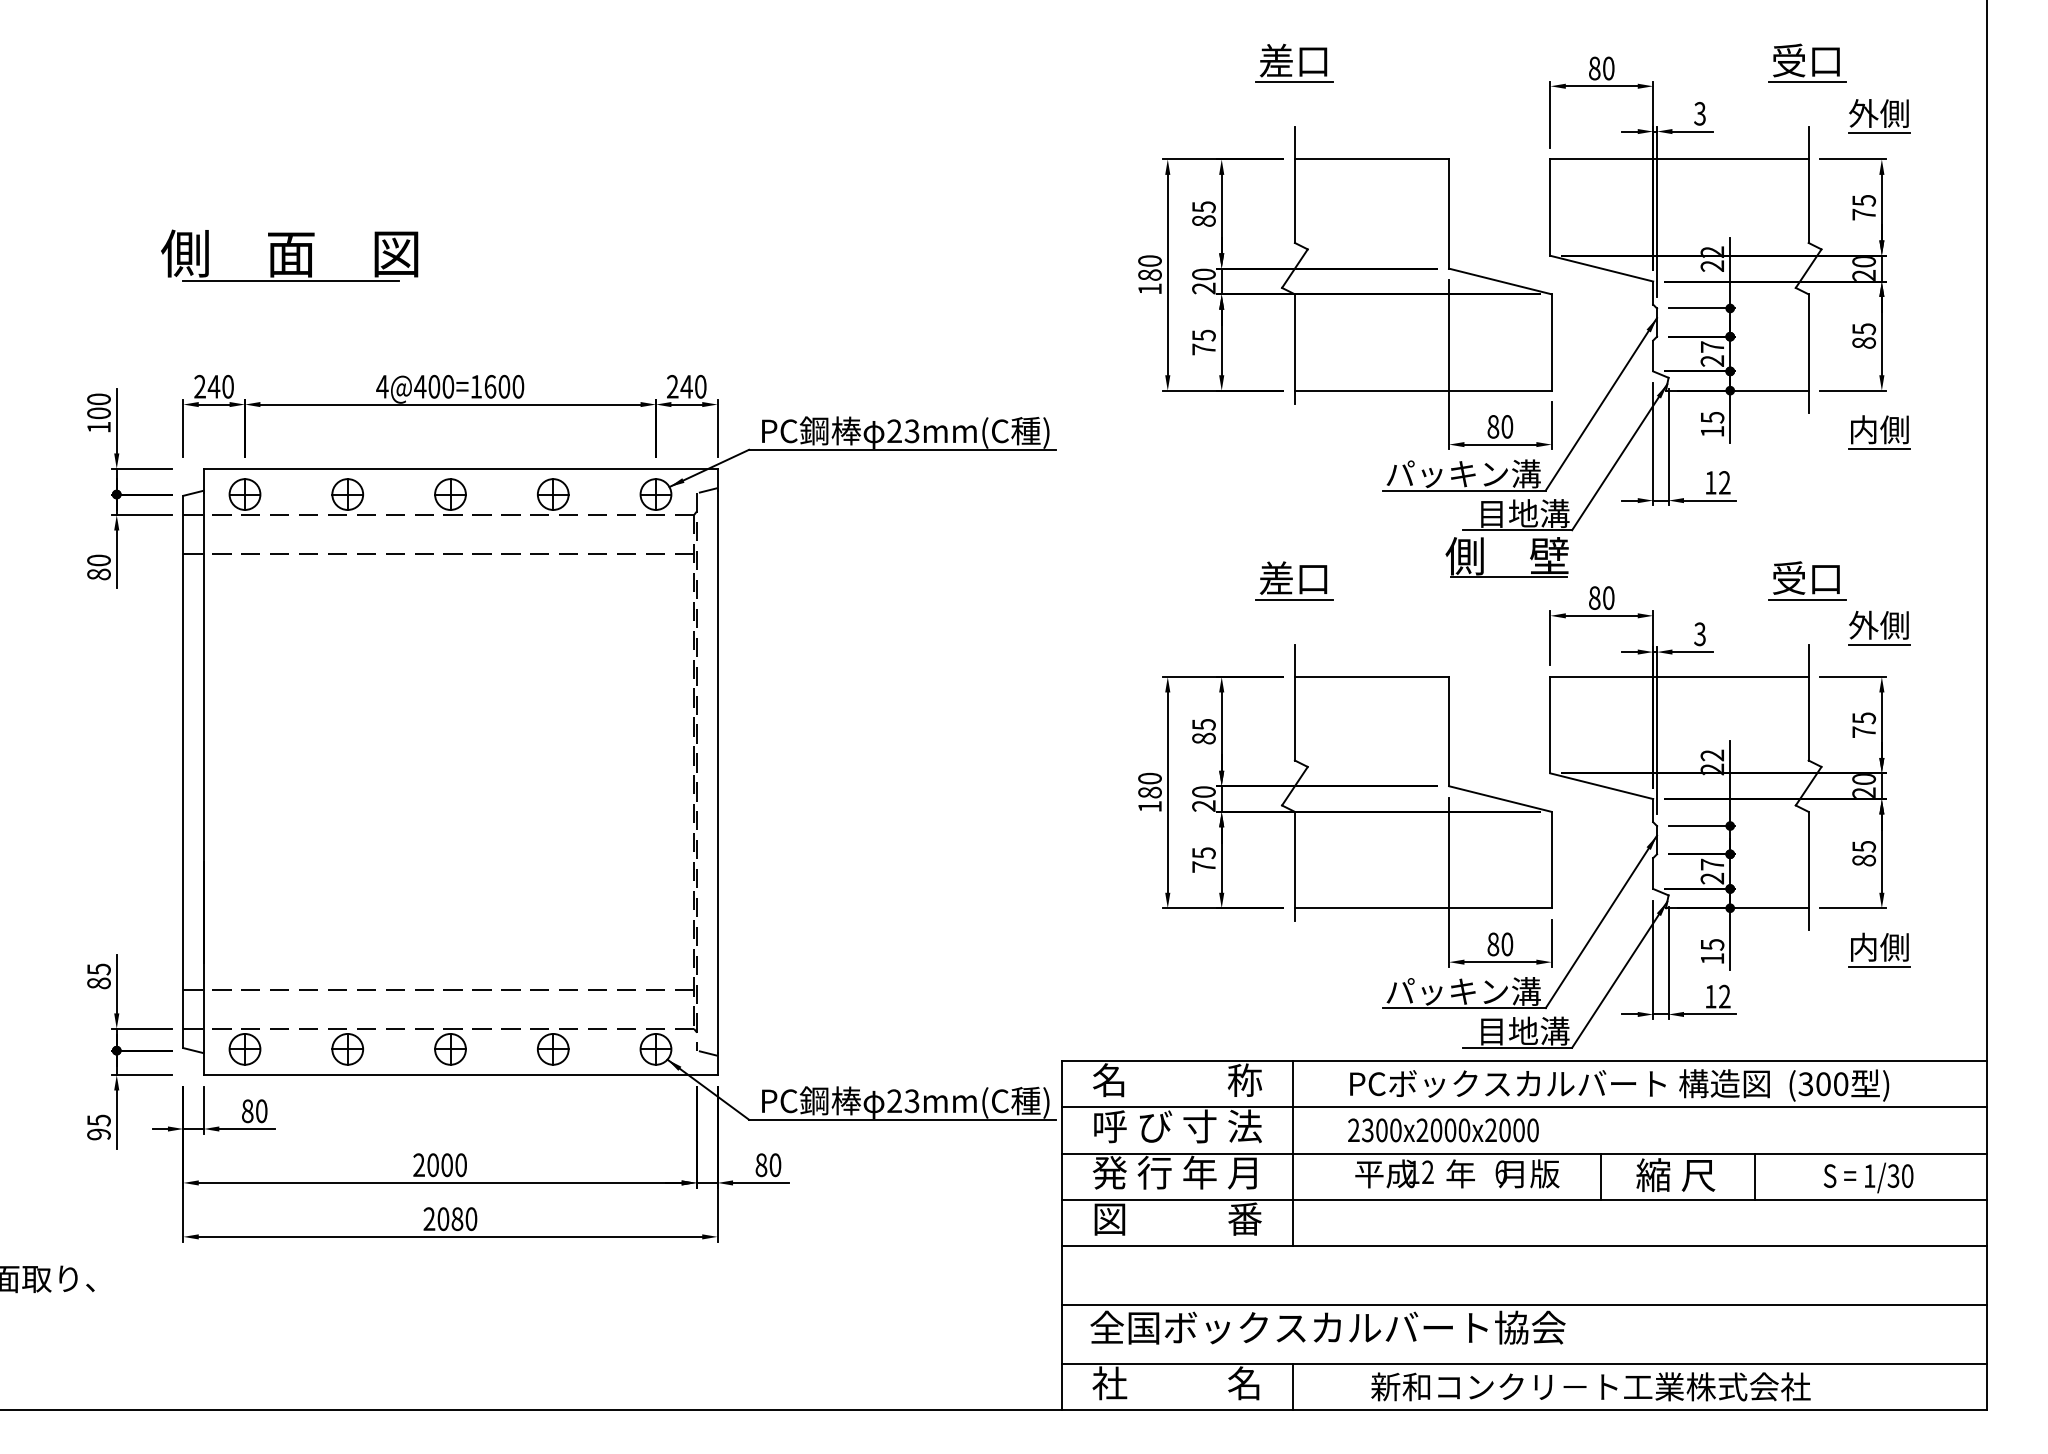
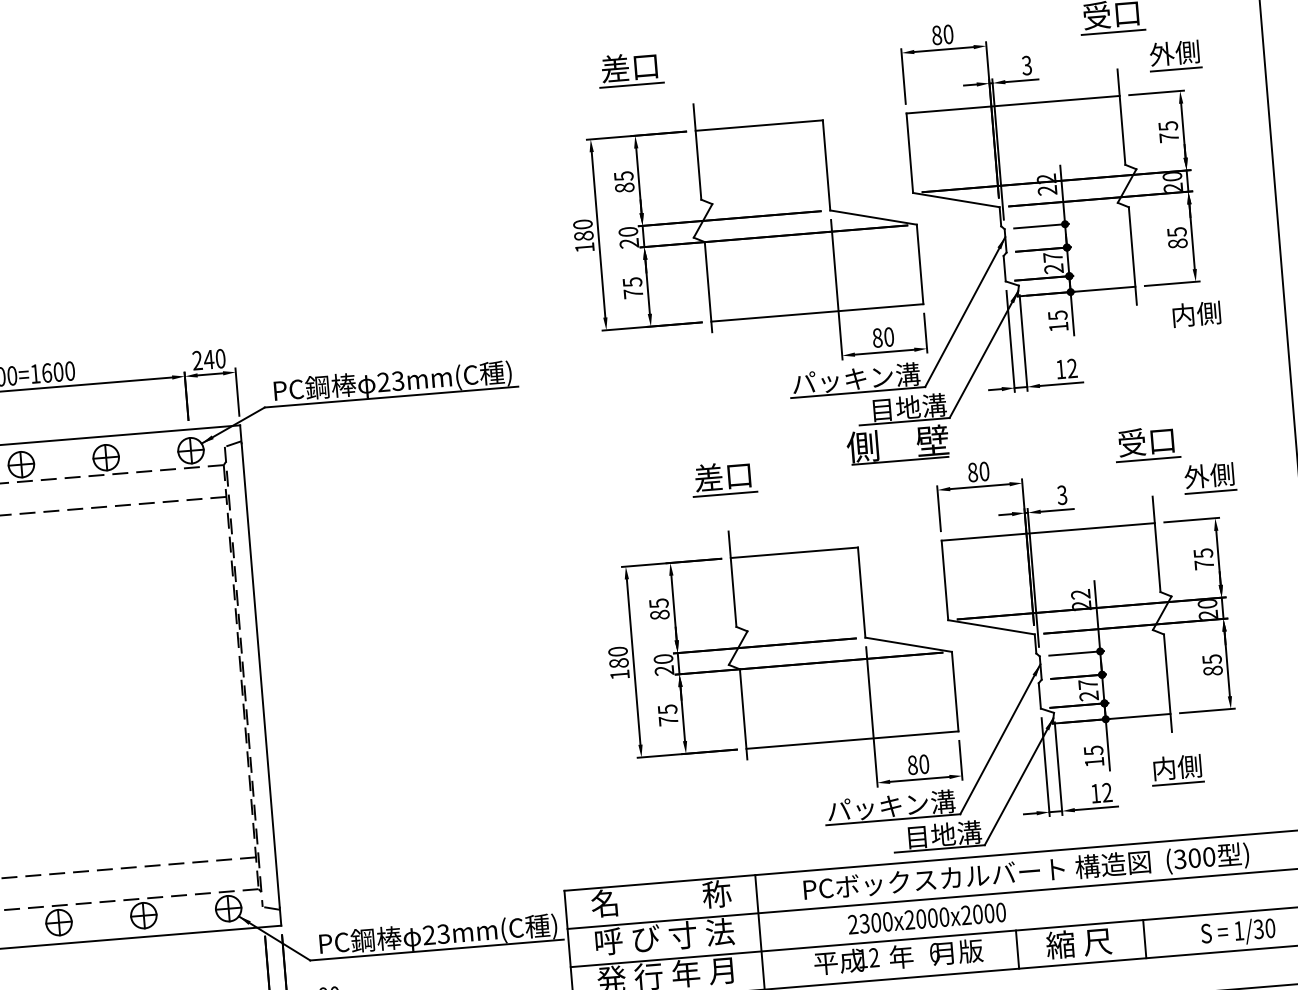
part: (1294, 62) -> (630, 68), moved
line: (1879, 449) -> (1197, 330), removed
part: (1879, 949) -> (1177, 769), moved
text: (1443, 1130) -> (927, 918), moved

